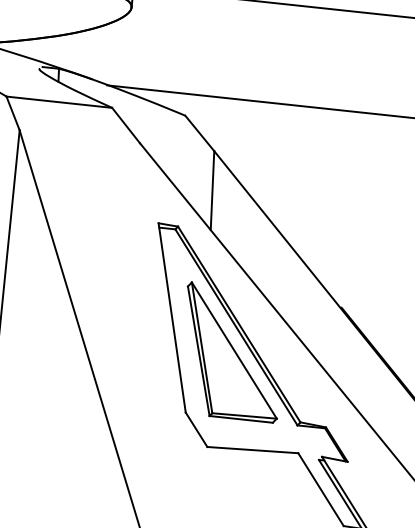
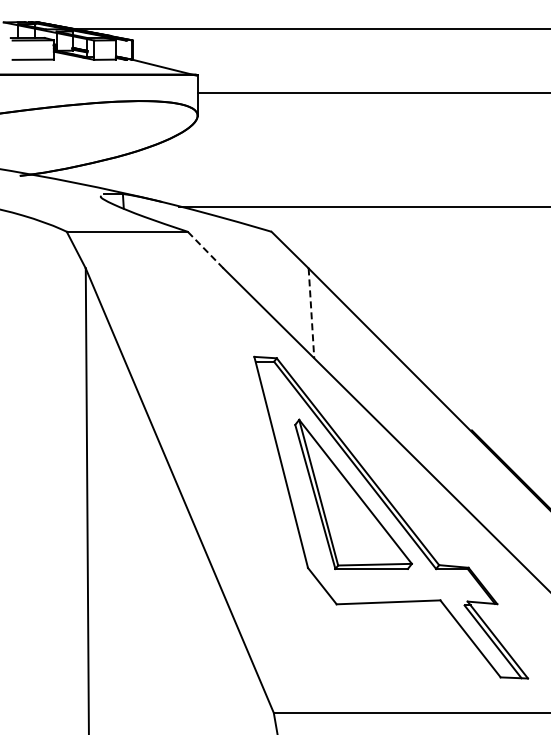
line: (125, 125) -> (205, 250), solid -> dashed
line: (212, 190) -> (311, 313), solid -> dashed

